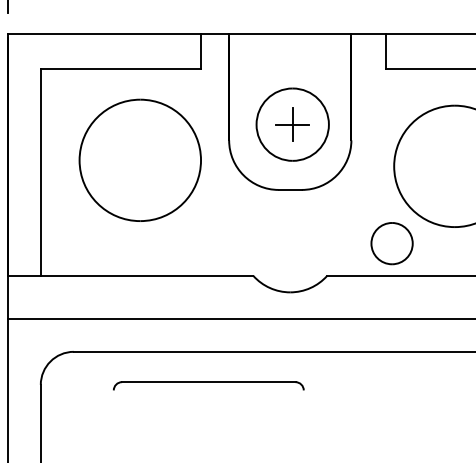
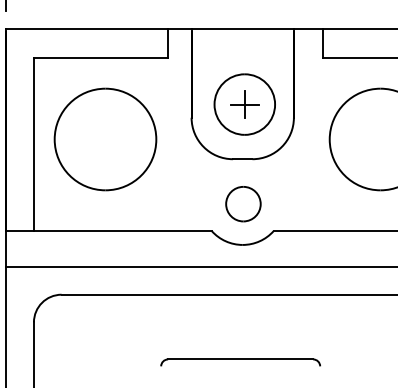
part: (139, 159) -> (104, 138), moved
part: (391, 243) -> (242, 204), moved
part: (208, 385) -> (240, 362), moved

